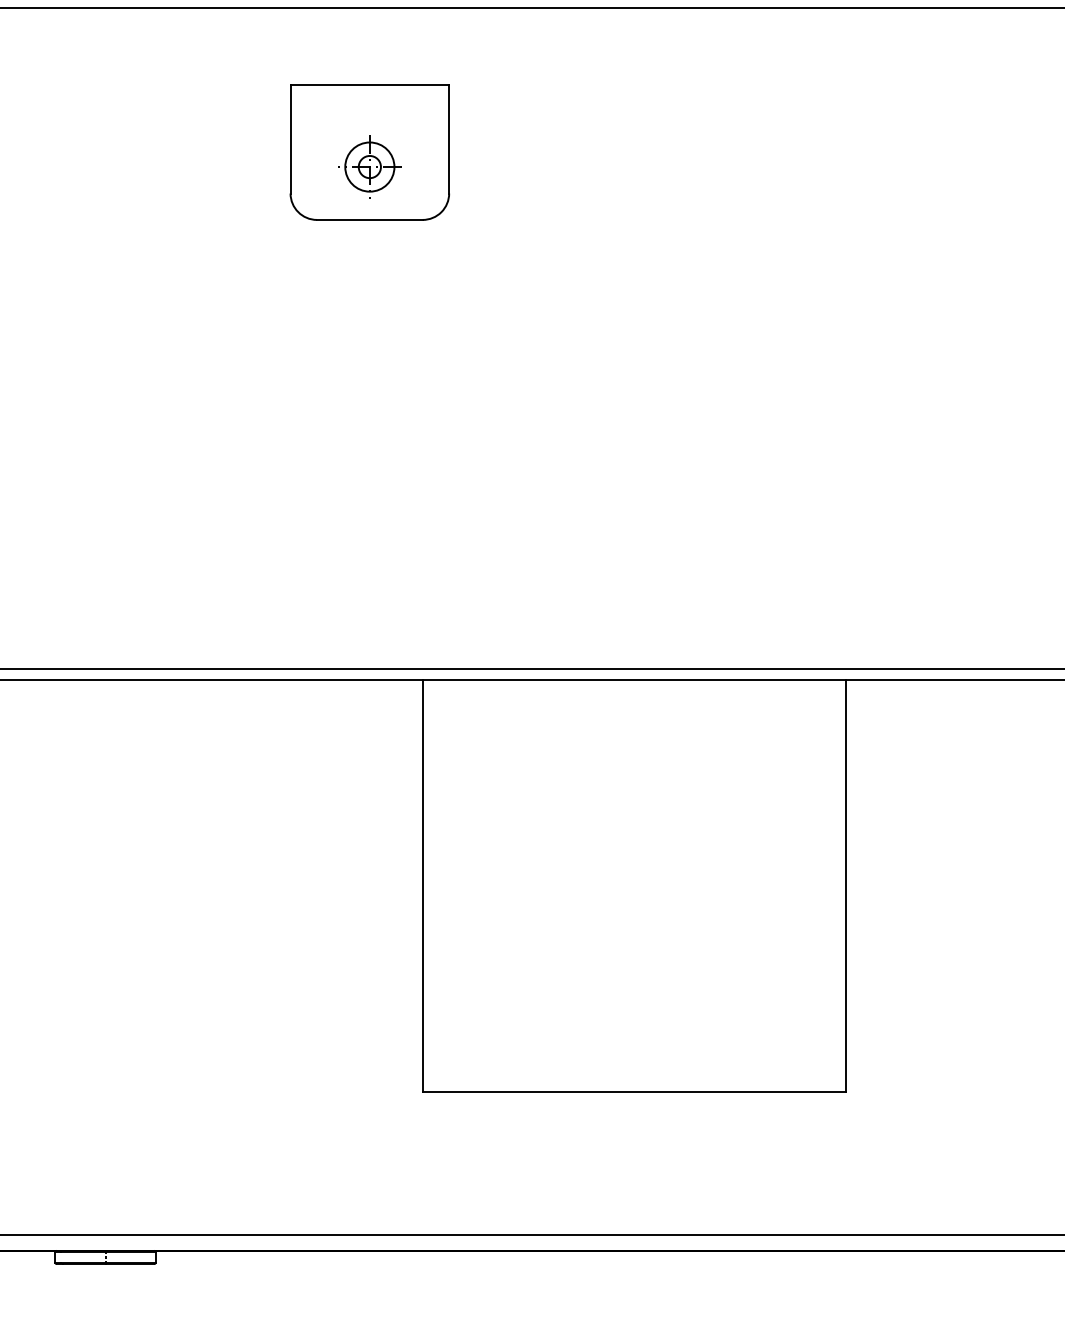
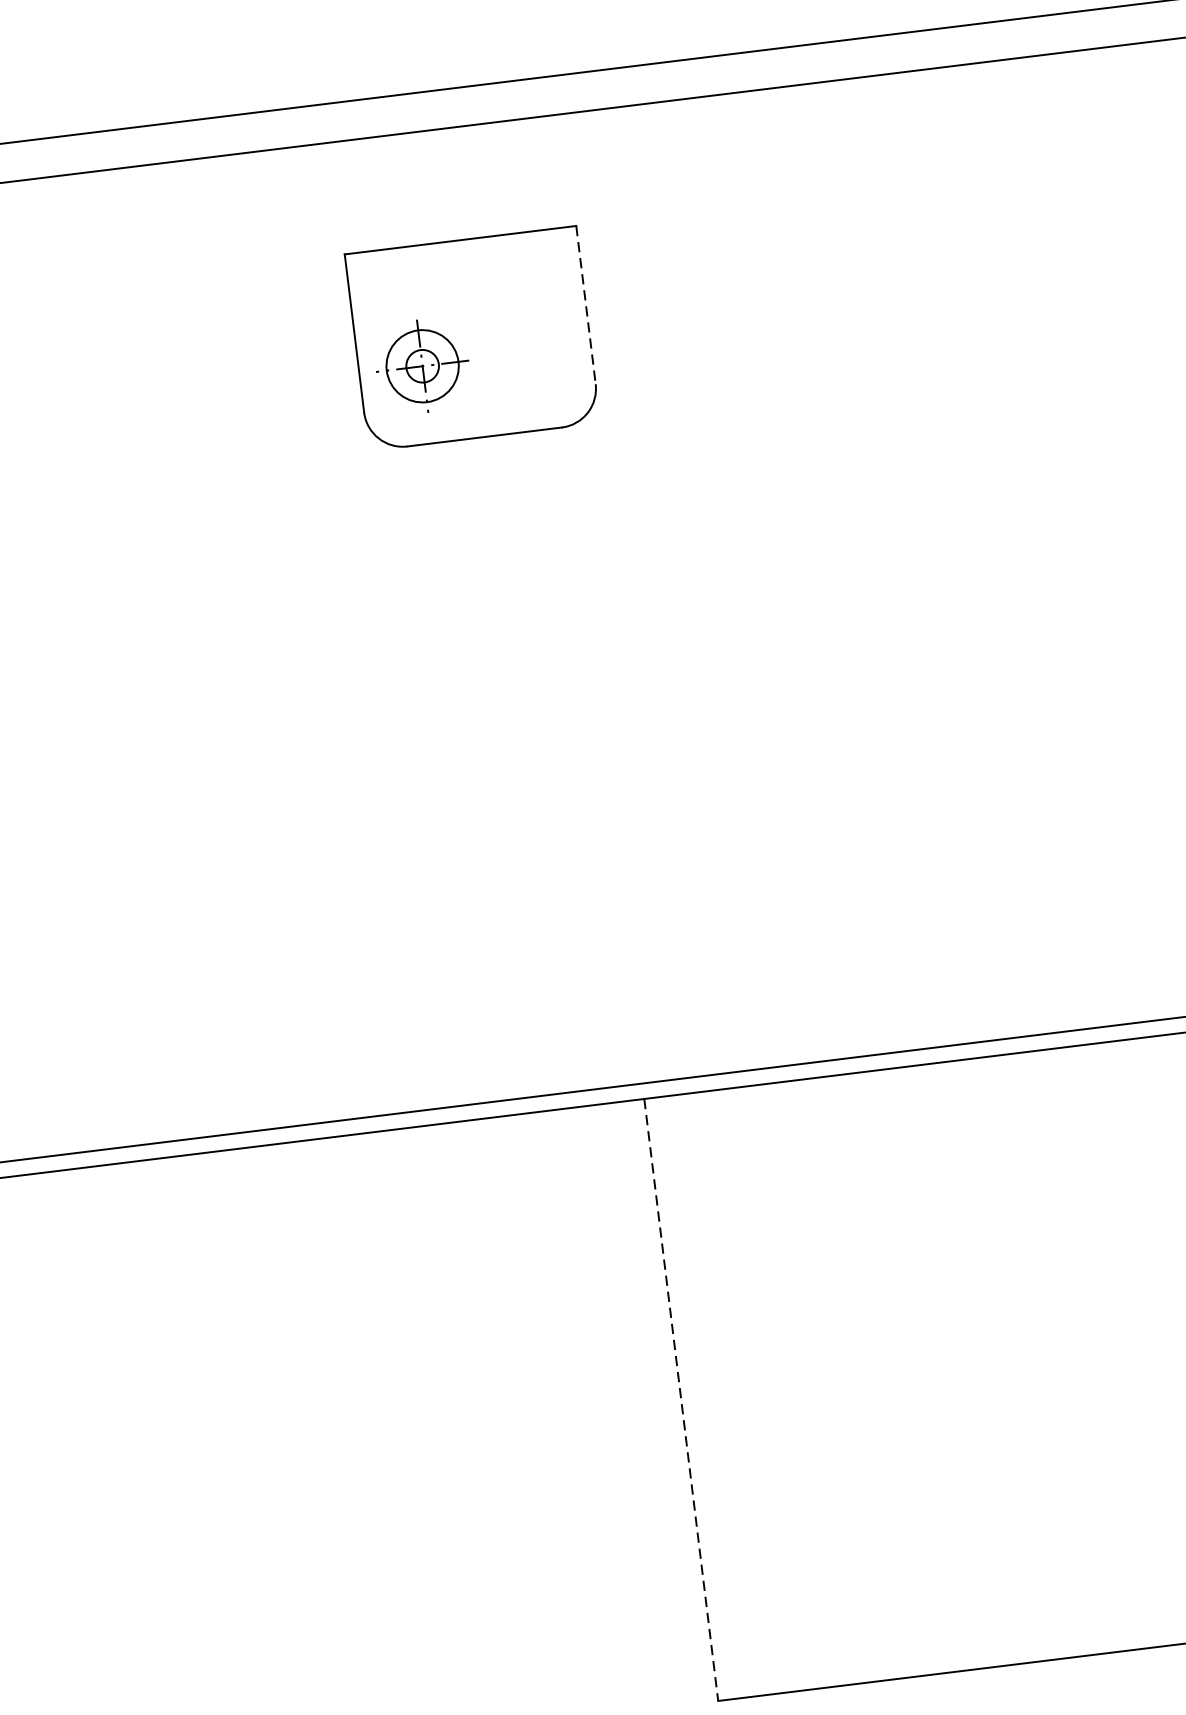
line: (449, 139) -> (586, 305), solid -> dashed
part: (369, 166) -> (421, 365), moved
line: (422, 886) -> (680, 1400), solid -> dashed

